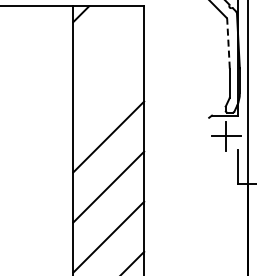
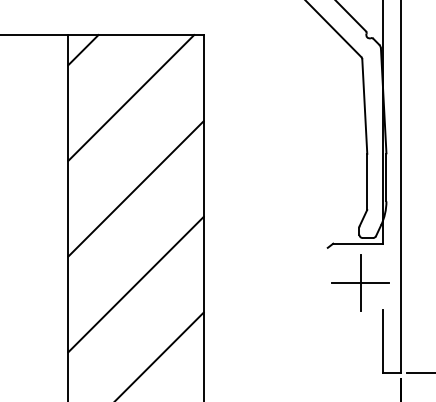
line: (106, 39) -> (131, 98), added
line: (228, 43) -> (364, 105), dashed -> solid
line: (108, 86) -> (135, 188), added

